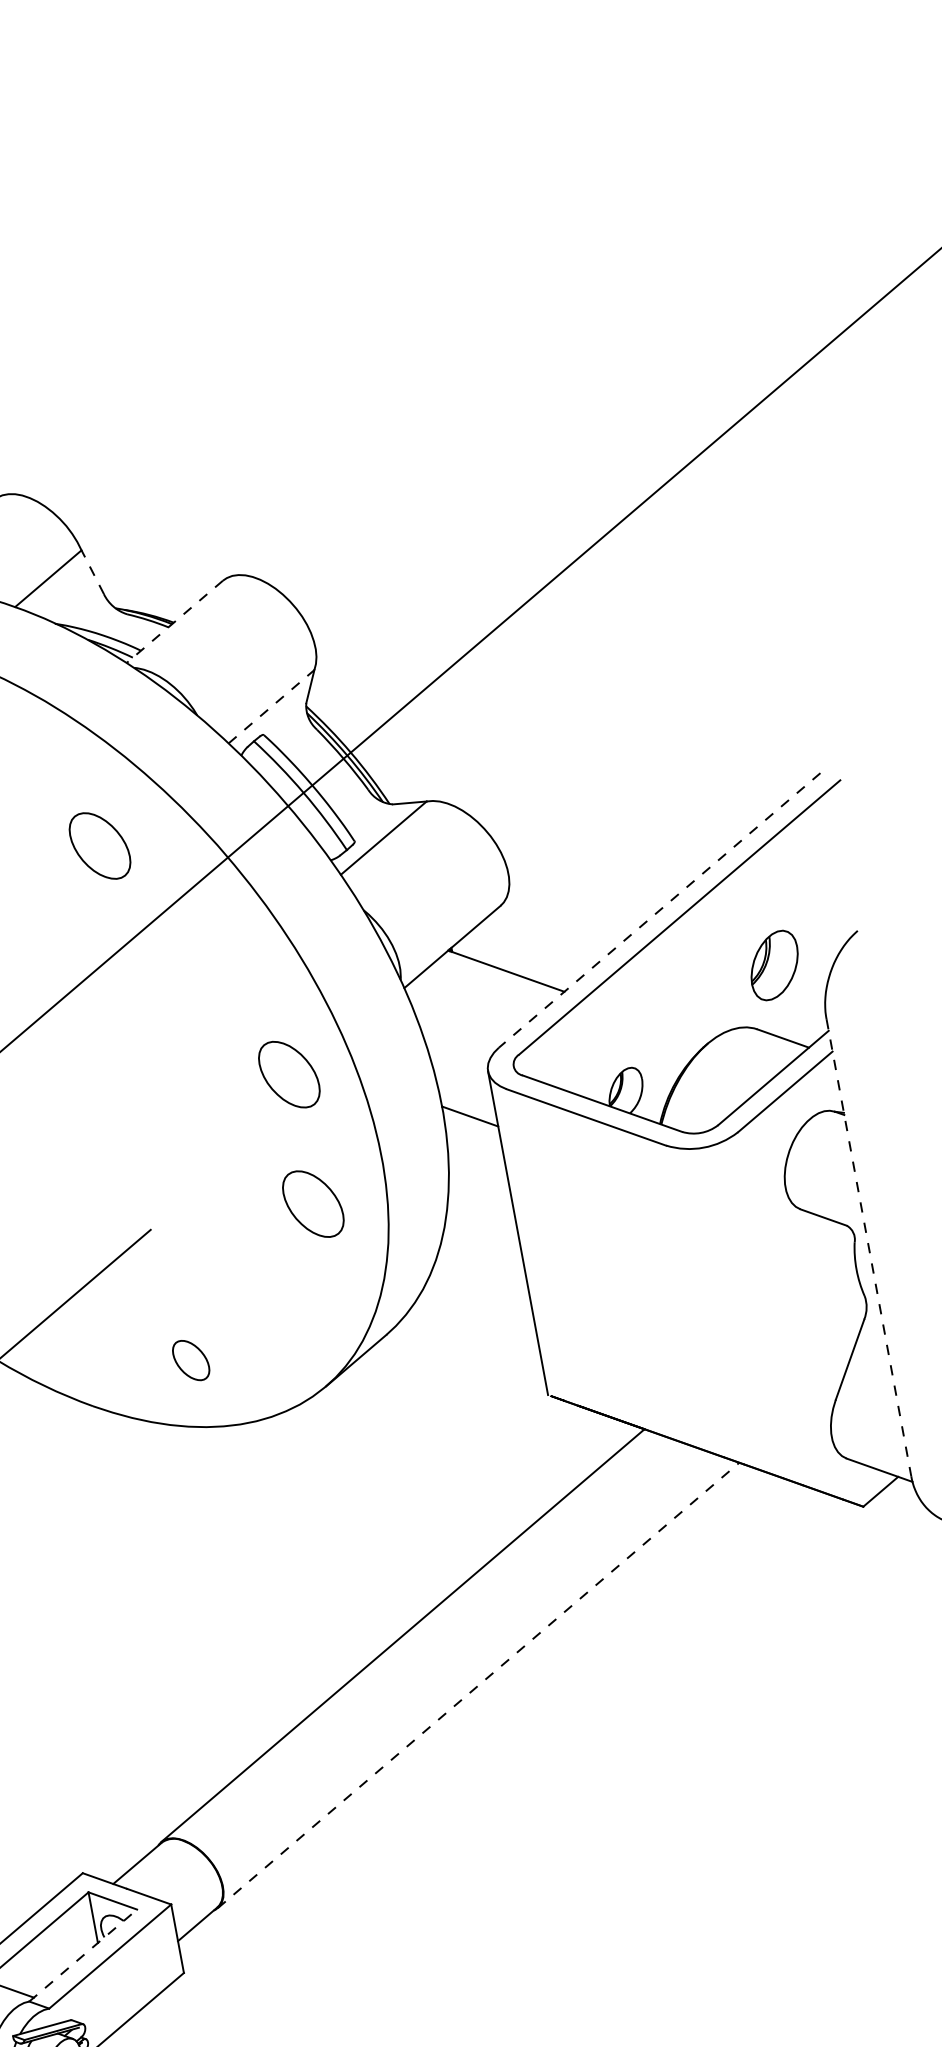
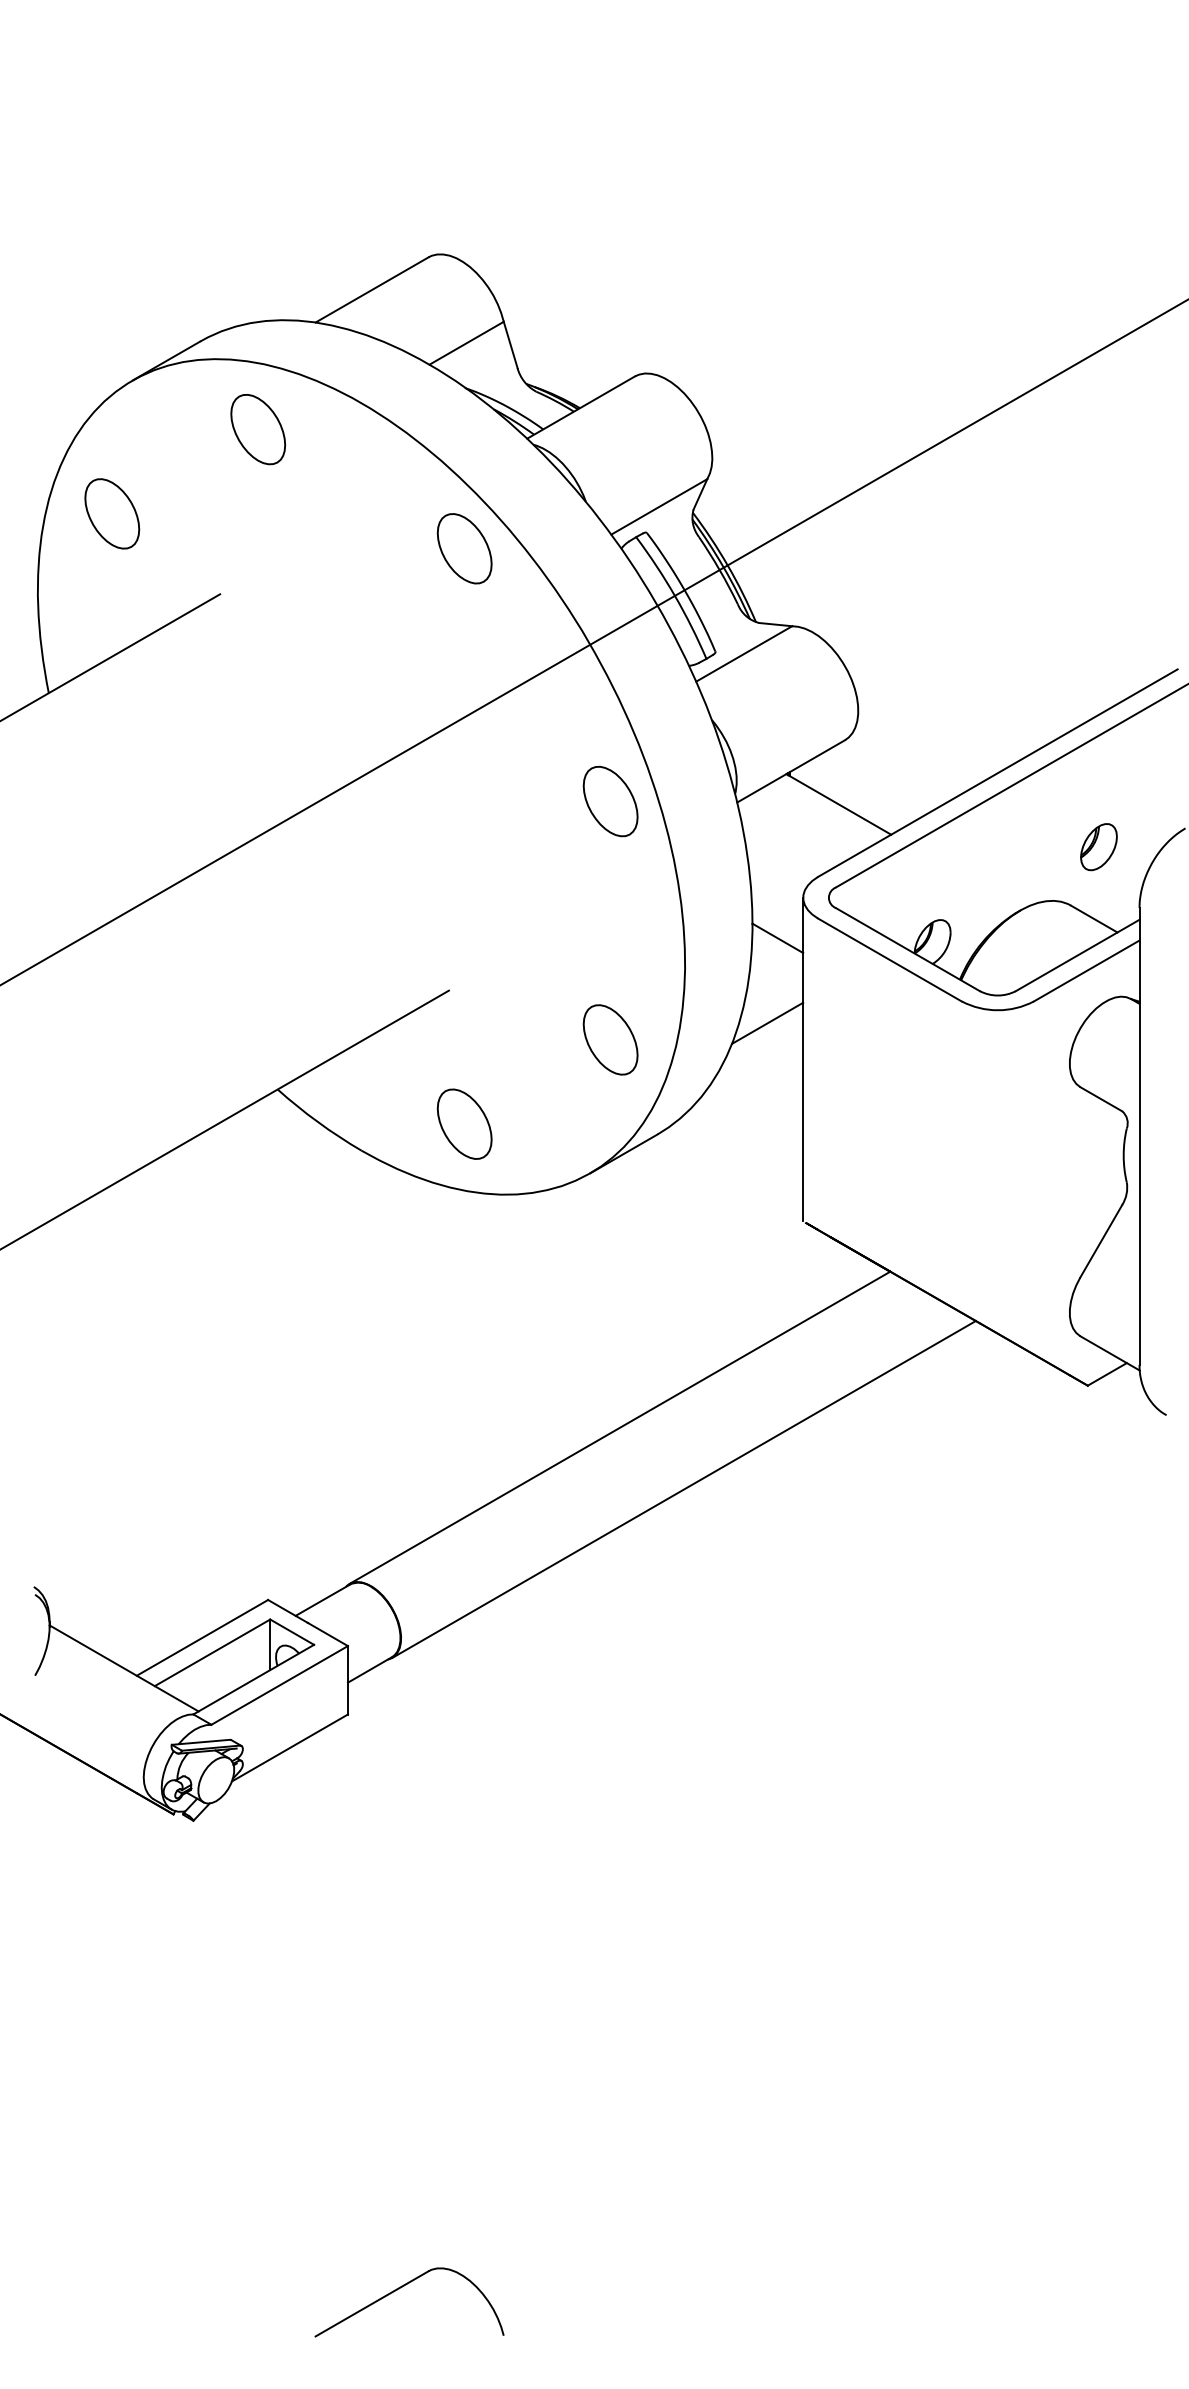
line: (92, 571) -> (510, 344), dashed -> solid
line: (174, 621) -> (580, 407), dashed -> solid
line: (271, 706) -> (659, 506), dashed -> solid
part: (99, 845) -> (464, 548), moved
line: (659, 910) -> (997, 773), dashed -> solid
part: (774, 966) -> (1098, 847), size x0.71
part: (289, 1074) -> (610, 801), moved
line: (475, 1202) -> (767, 1022), added
part: (313, 1203) -> (610, 1039), moved
line: (868, 1247) -> (1139, 1136), dashed -> solid
part: (190, 1359) -> (464, 1123), size x1.67
line: (478, 1685) -> (684, 1489), dashed -> solid
line: (82, 1955) -> (253, 1679), dashed -> solid

